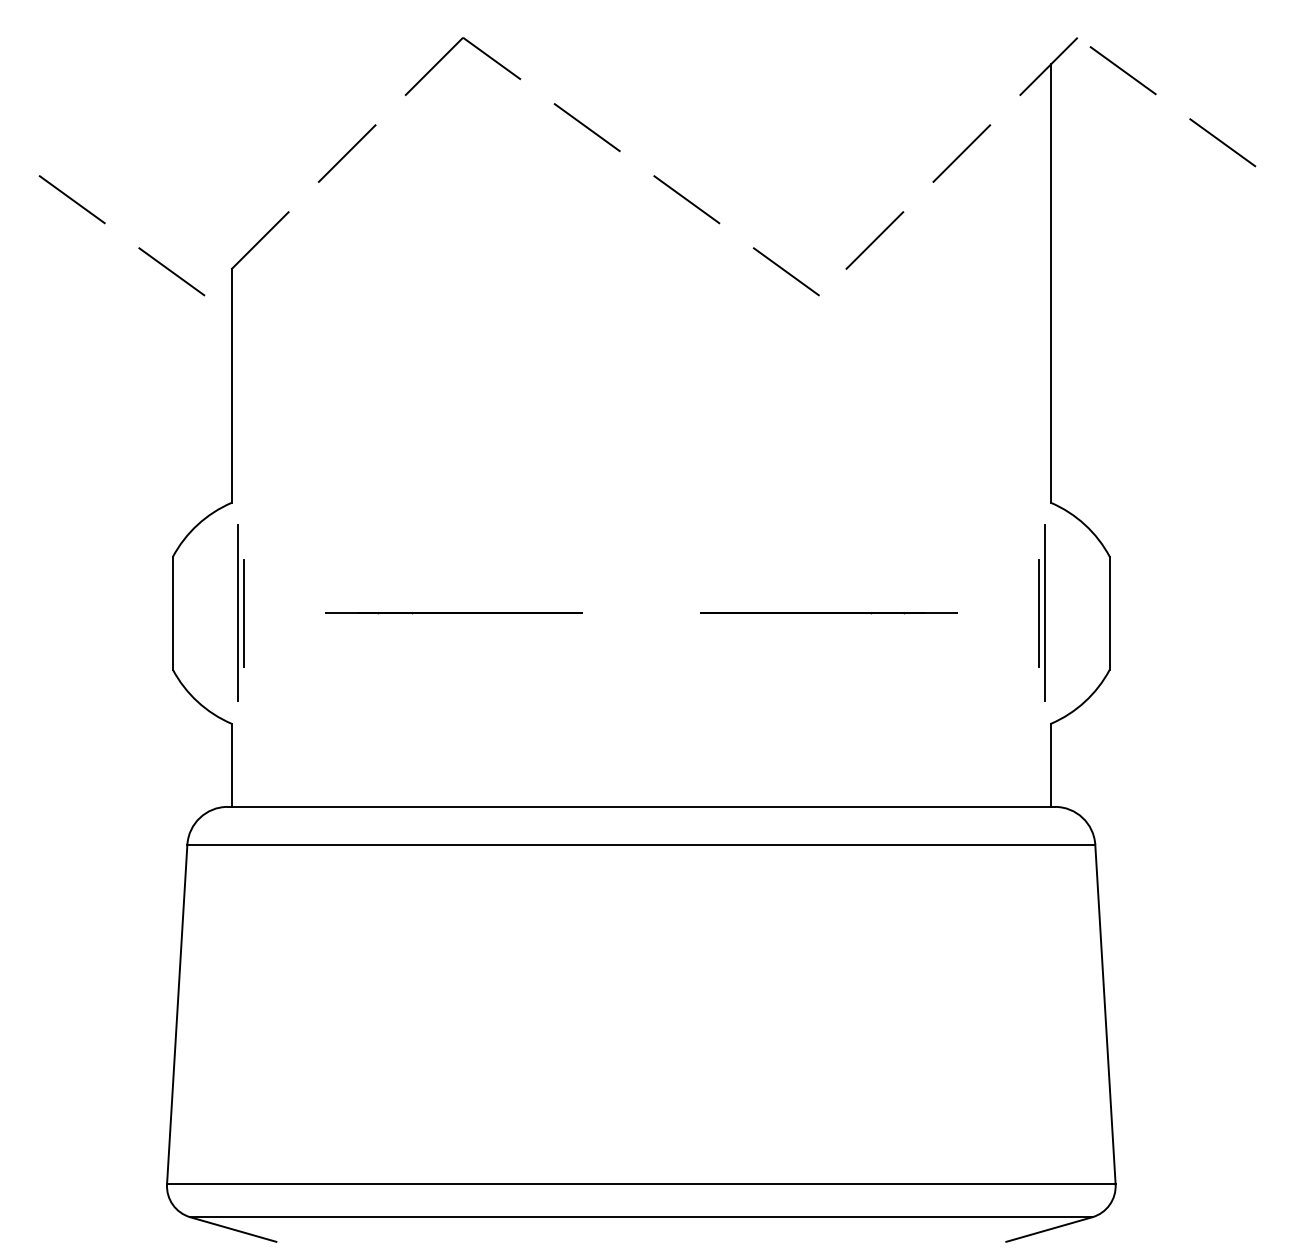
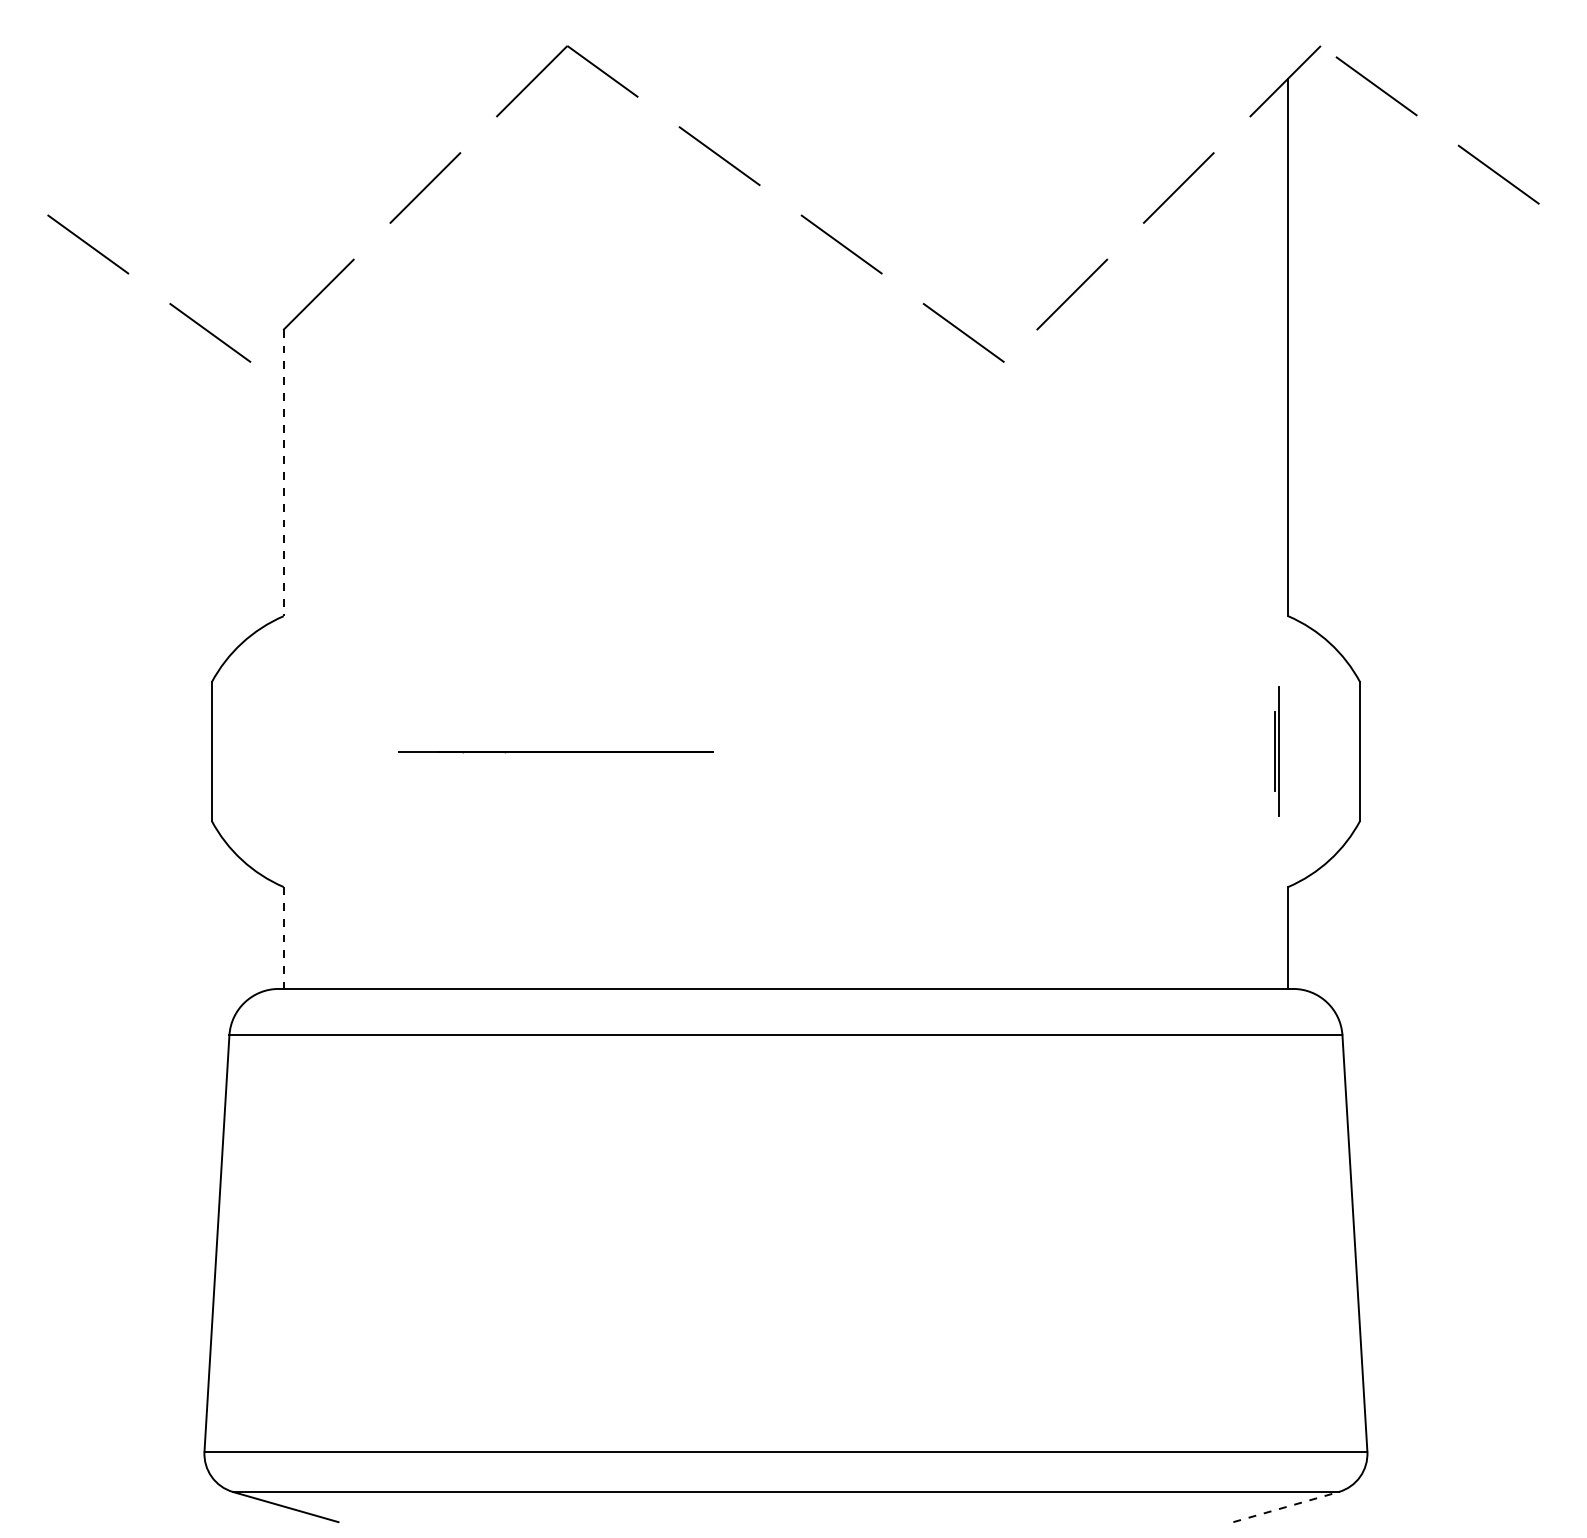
line: (231, 386) -> (283, 473), solid -> dashed
line: (238, 613) -> (291, 751), removed
line: (243, 613) -> (298, 751), removed
part: (1041, 613) -> (1276, 751), size x0.6
line: (828, 614) -> (1015, 752), removed
line: (231, 764) -> (283, 937), solid -> dashed
line: (1049, 1229) -> (1286, 1507), solid -> dashed

